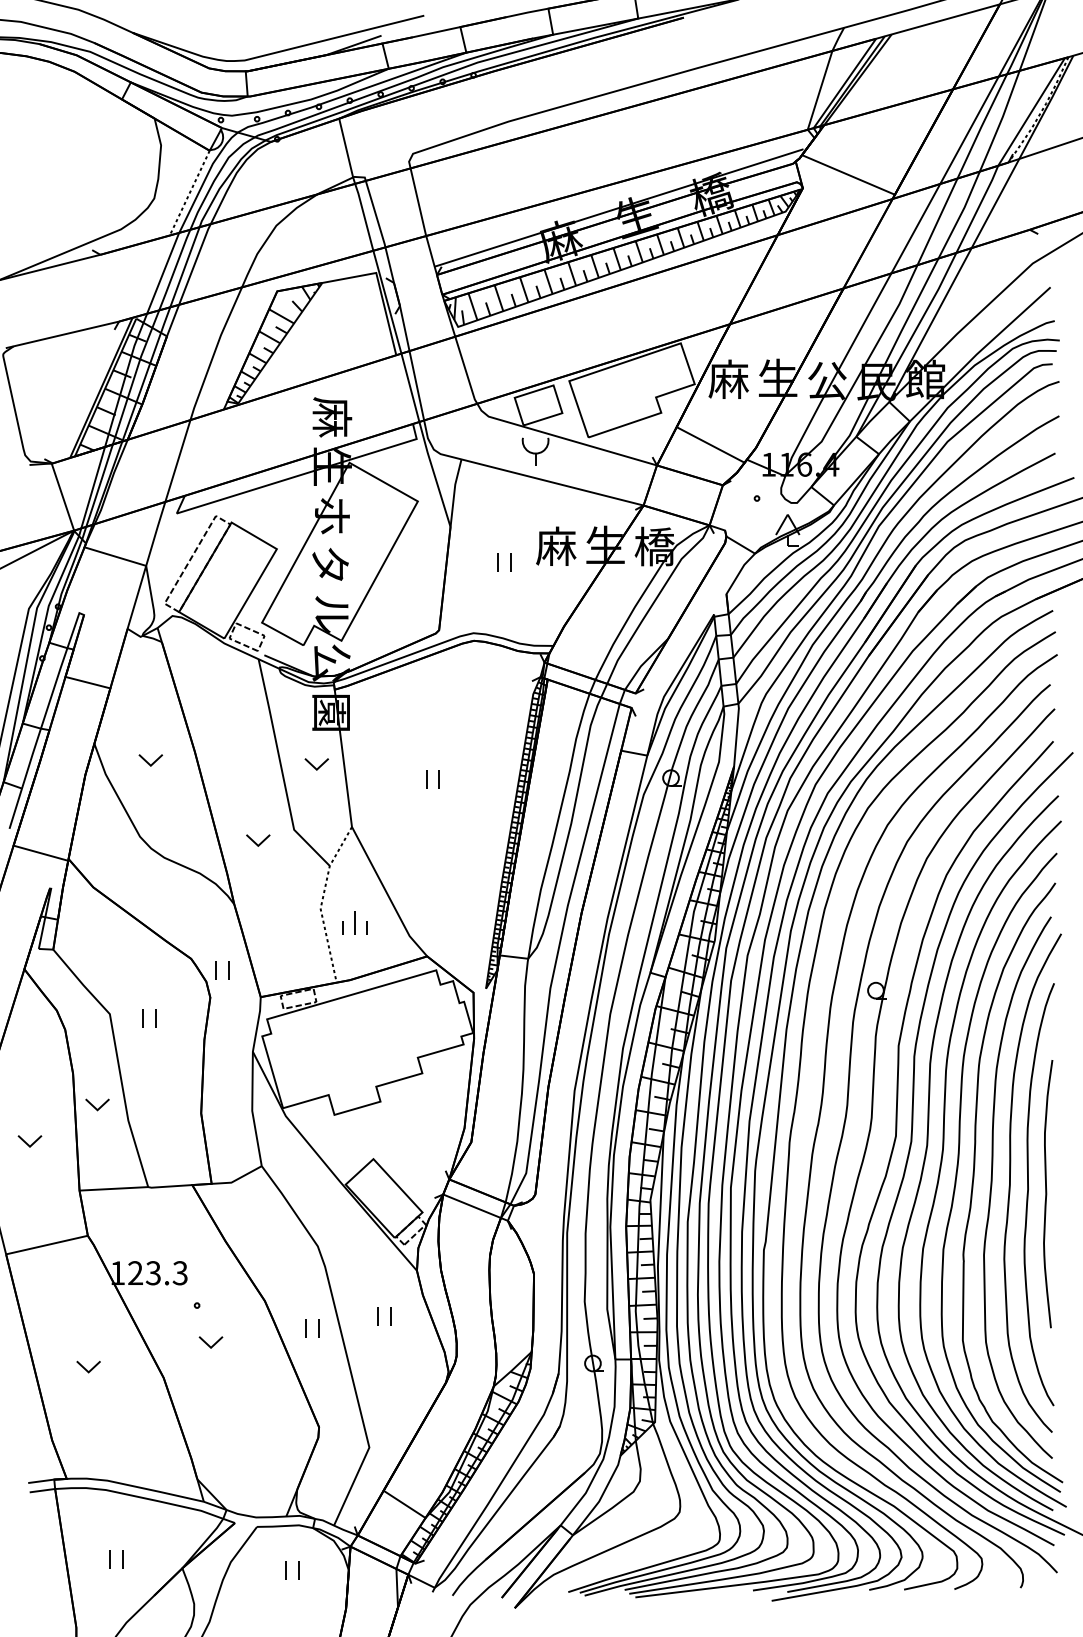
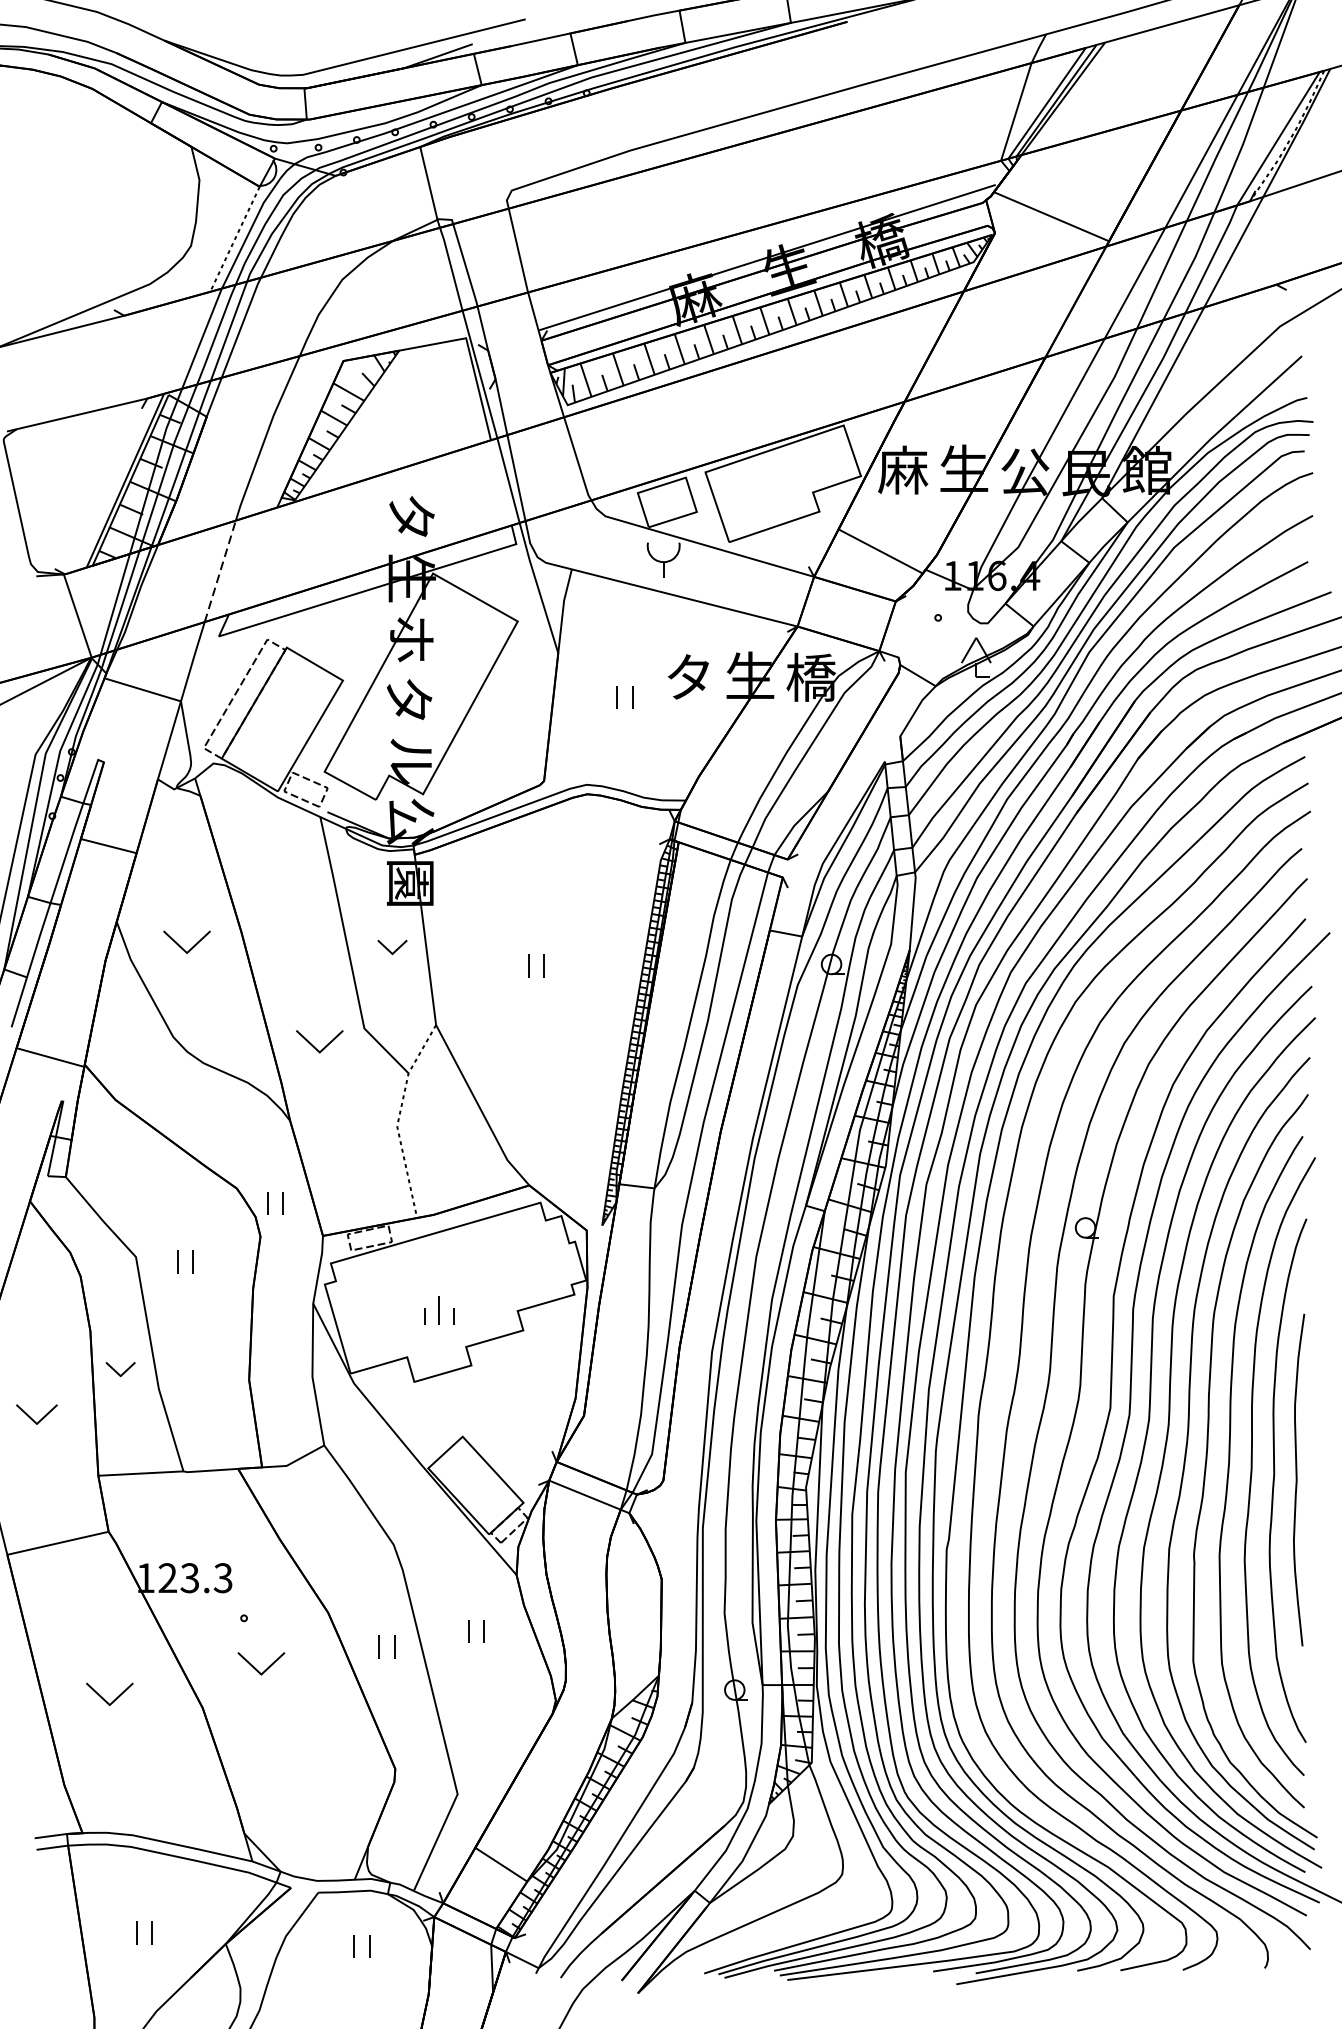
text: (332, 417) -> (411, 517), 麻 -> タ
line: (177, 461) -> (219, 571), solid -> dashed
text: (556, 545) -> (689, 676), 麻 -> タ
part: (150, 760) -> (186, 942), size x1.6
part: (258, 840) -> (320, 1041), size x1.6
part: (354, 922) -> (439, 1309), moved
part: (29, 1141) -> (36, 1414), size x1.4
part: (210, 1342) -> (260, 1664), size x1.6
part: (88, 1366) -> (109, 1693), size x1.6

